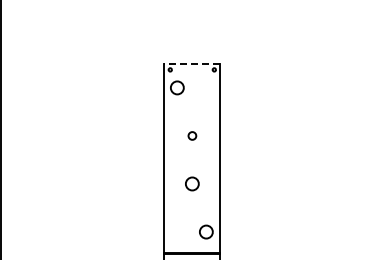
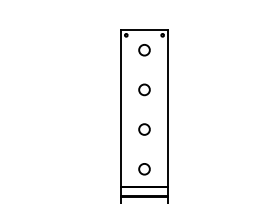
line: (191, 63) -> (143, 30), dashed -> solid
circle: (177, 87) -> (144, 49), moved
circle: (192, 135) -> (144, 89), size x1.67
circle: (206, 231) -> (144, 168), moved

